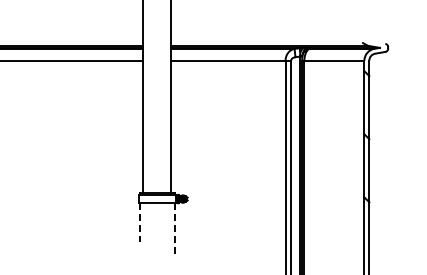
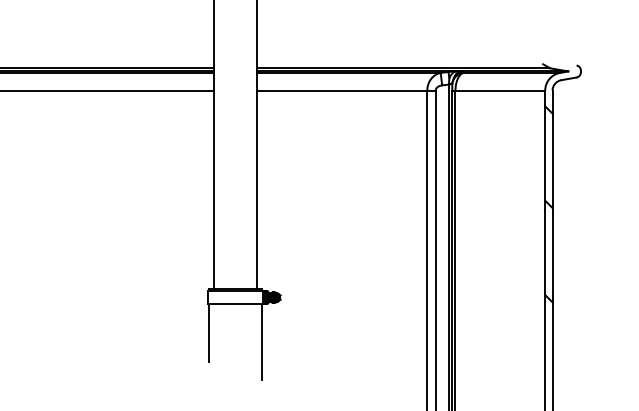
line: (139, 223) -> (208, 334), dashed -> solid
line: (174, 228) -> (261, 341), dashed -> solid

